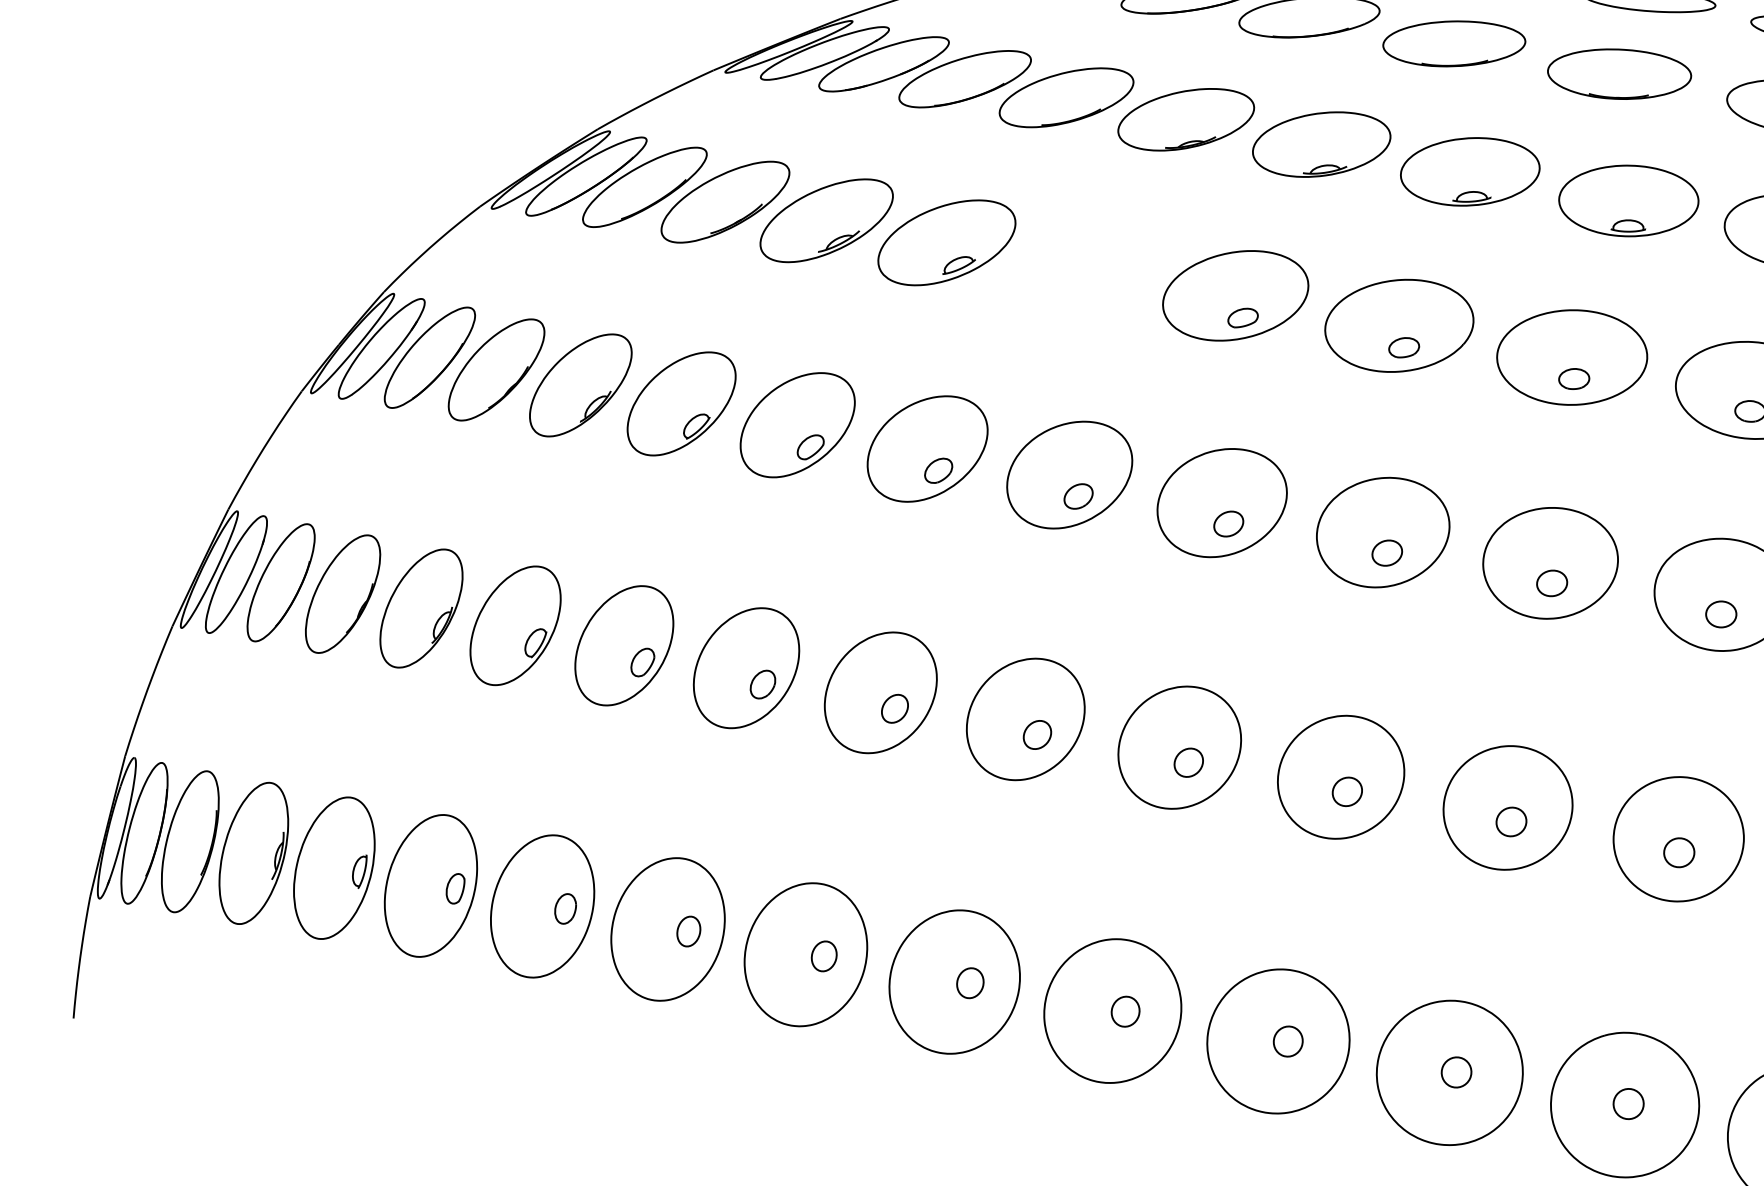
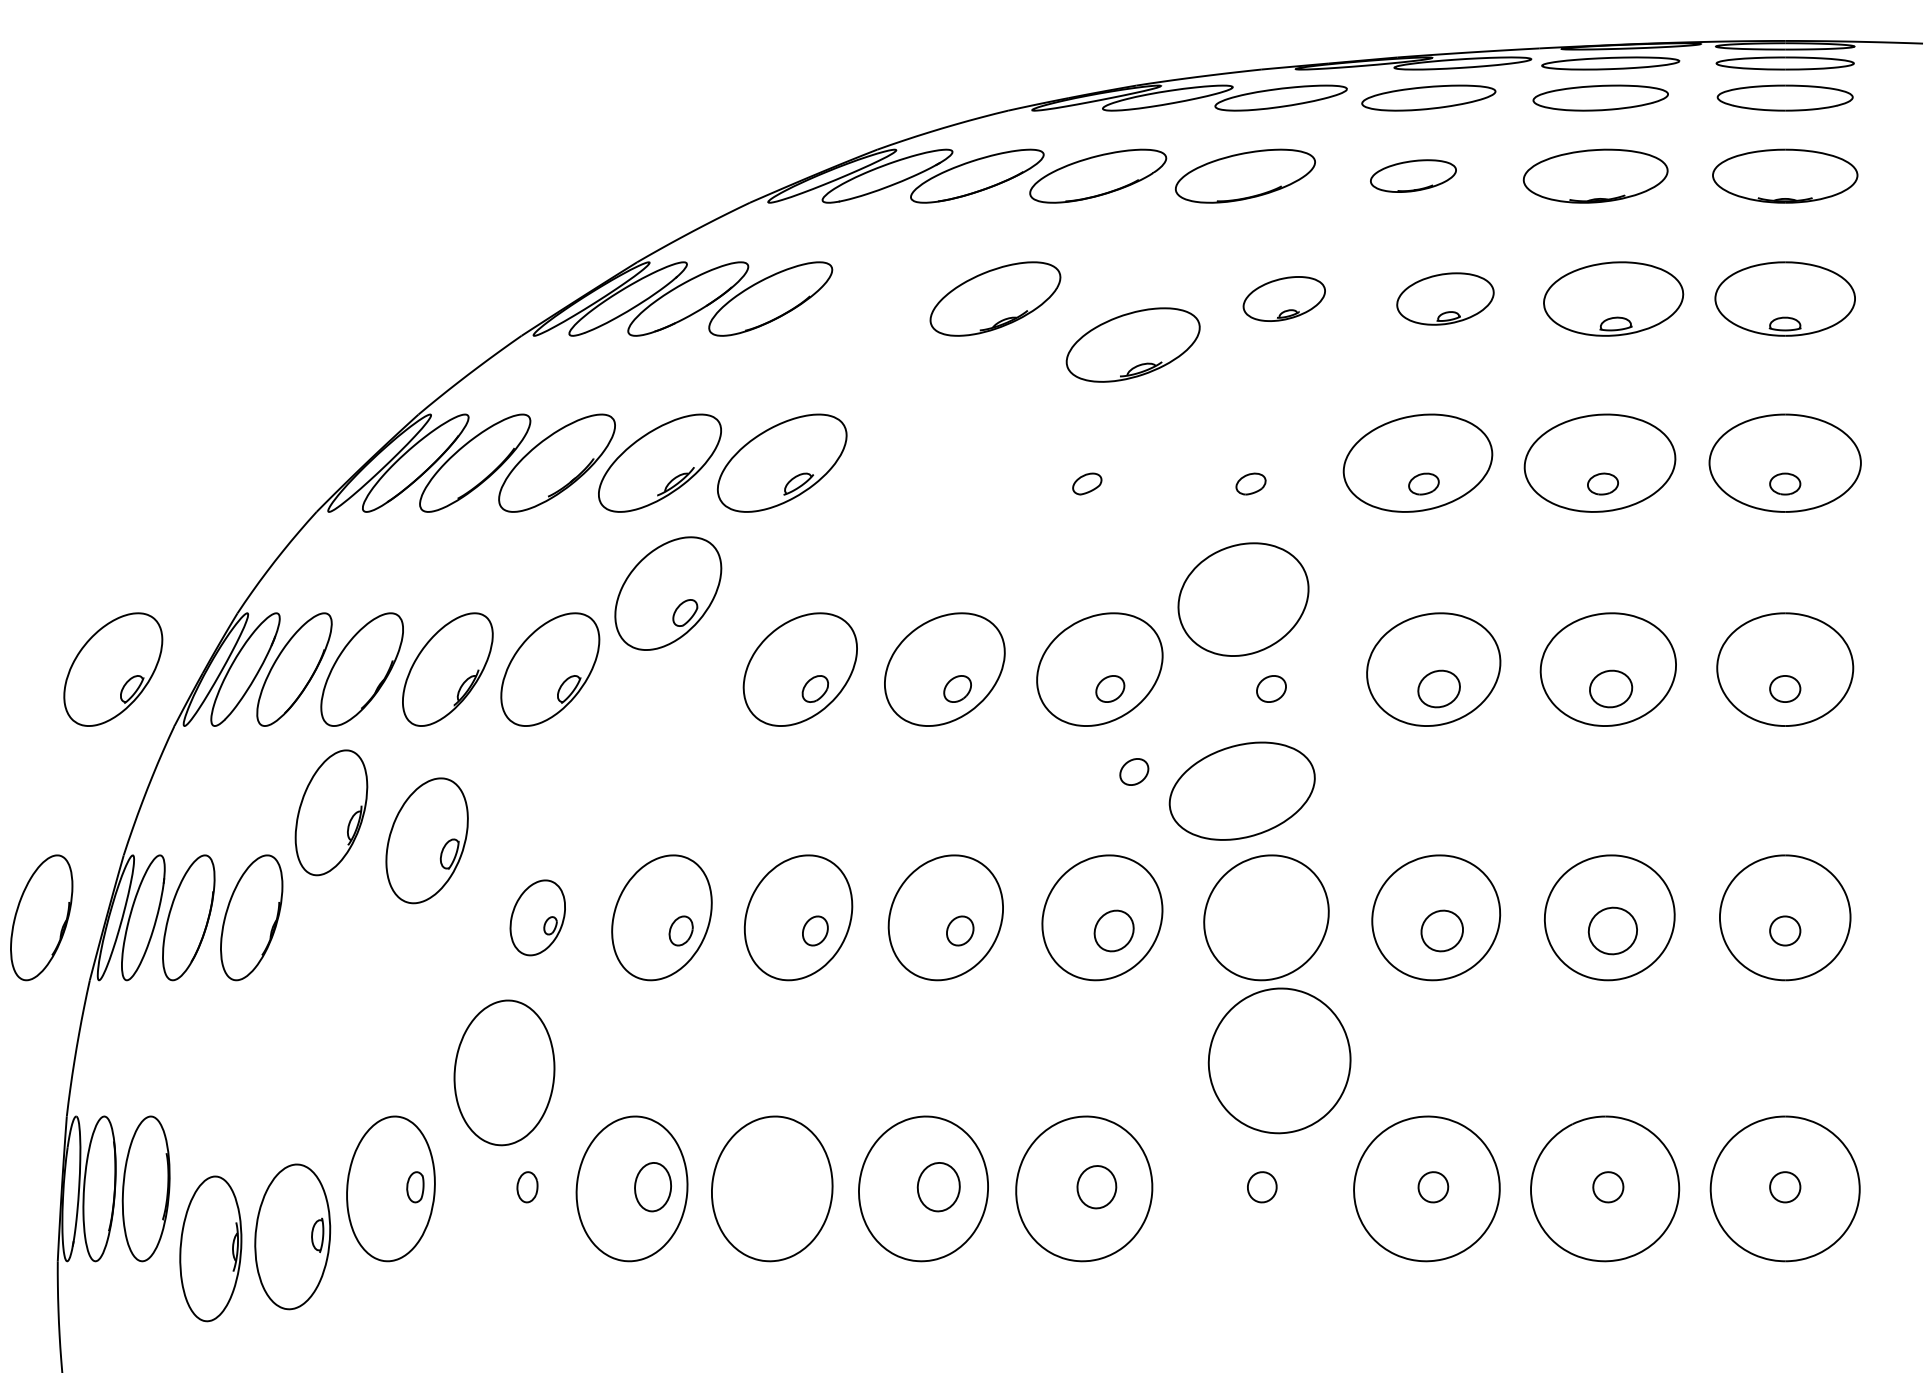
part: (1619, 73) -> (1413, 175), size x0.6
part: (1066, 97) -> (873, 298), removed
part: (1321, 143) -> (1132, 344), moved
part: (1470, 171) -> (1284, 298), size x0.6
part: (1628, 200) -> (1445, 298), size x0.7
part: (1235, 294) -> (1075, 462), removed
part: (251, 324) -> (113, 669), added
part: (1398, 324) -> (1241, 790), moved
part: (797, 425) -> (668, 593), moved
part: (1382, 532) -> (1243, 599), moved
part: (136, 555) -> (41, 917), added
part: (1551, 582) -> (1438, 688), size x1.4
part: (421, 608) -> (331, 812), moved
part: (1237, 609) -> (1134, 771), added
part: (1720, 613) -> (1610, 688), size x1.4
part: (514, 625) -> (426, 840), moved
part: (624, 645) -> (537, 917), size x0.6
part: (1188, 762) -> (1113, 930), size x1.4
part: (1347, 791) -> (1275, 930), removed
part: (1510, 821) -> (1441, 930), size x1.4
part: (253, 852) -> (210, 1248), moved
part: (1679, 852) -> (1612, 930), size x1.6
part: (334, 867) -> (292, 1236), moved
part: (542, 905) -> (504, 1072), moved
part: (688, 931) -> (652, 1187), size x1.6
part: (824, 956) -> (790, 1187), removed
part: (970, 983) -> (939, 1187), size x1.6
part: (1125, 1011) -> (1096, 1187), size x1.4
part: (1278, 1041) -> (1279, 1060), moved

